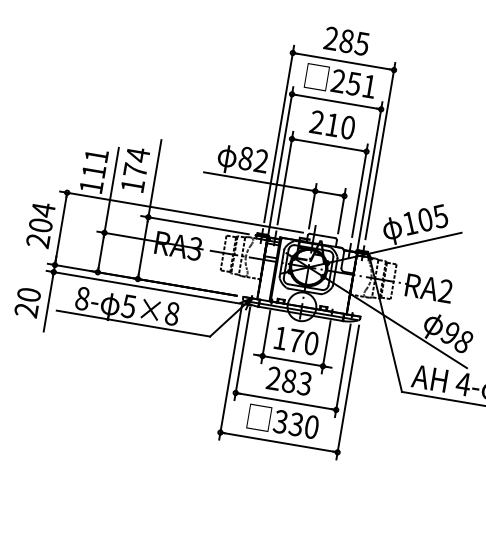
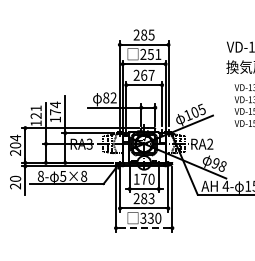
text: (339, 124) -> (147, 74), 210 -> 267
text: (92, 170) -> (35, 115), 111 -> 121
line: (277, 442) -> (143, 228), solid -> dashed

